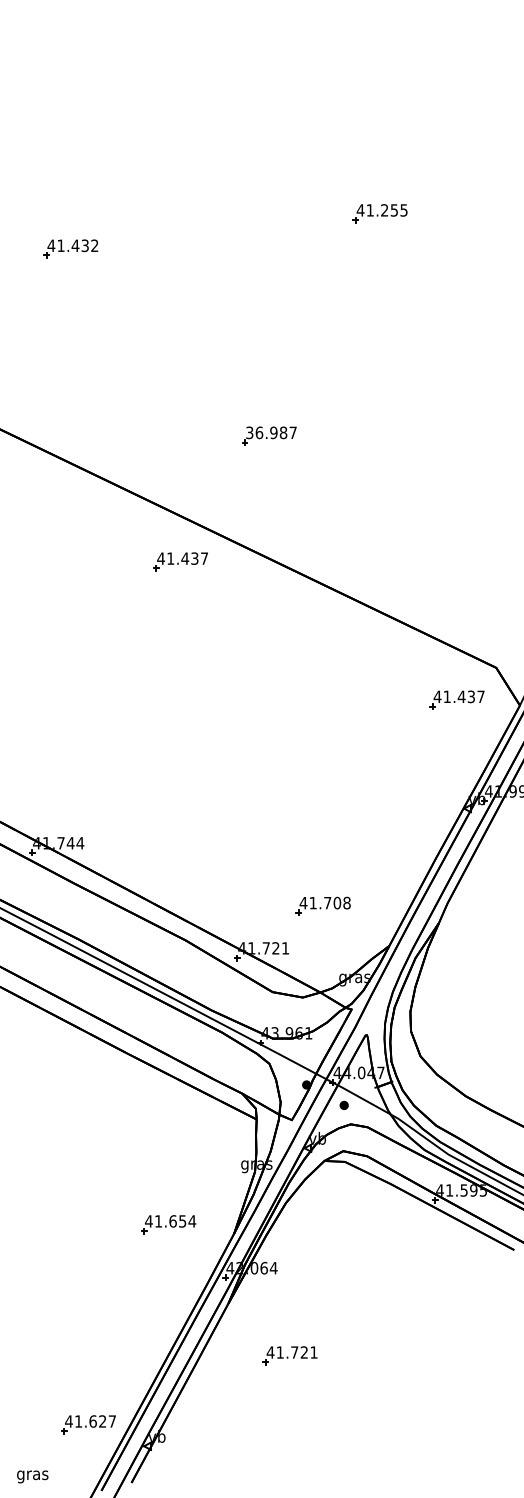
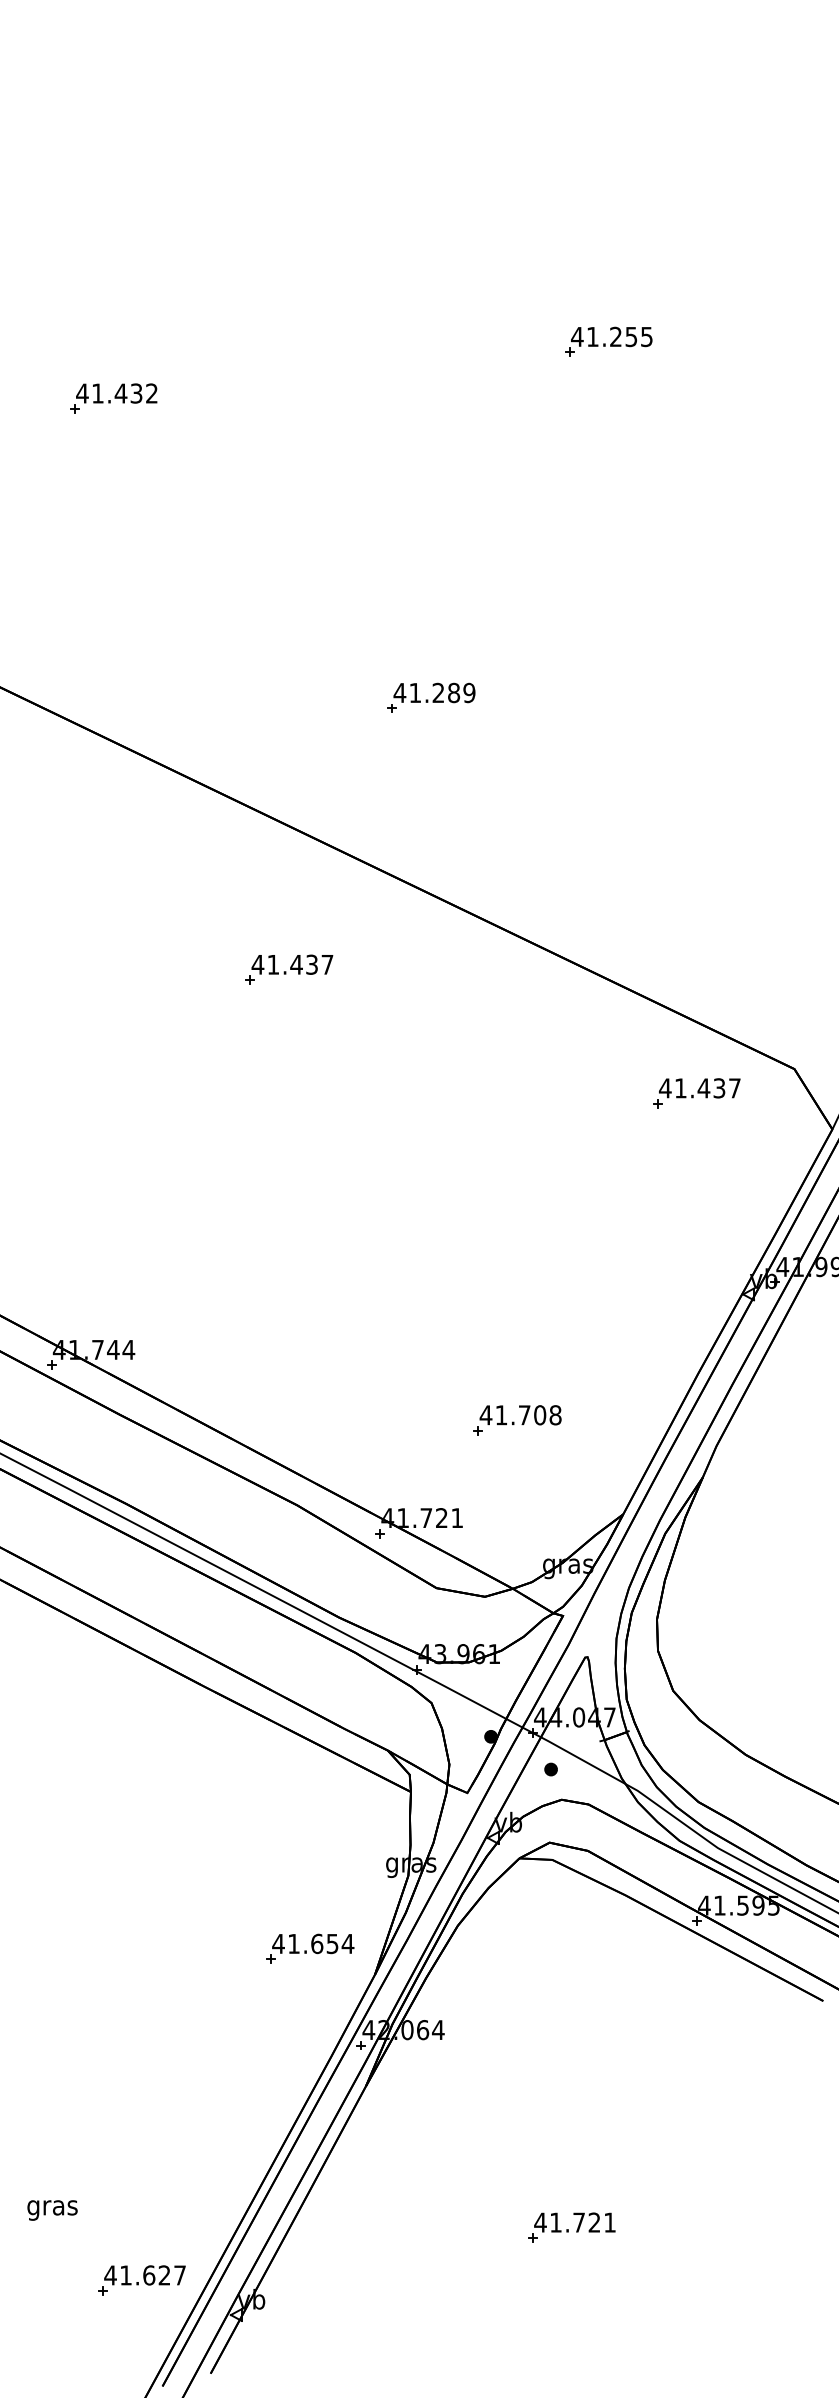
text: (270, 432) -> (433, 692), 36.987 -> 41.289
part: (180, 561) -> (289, 969), moved
part: (456, 699) -> (695, 1092), moved
part: (322, 905) -> (516, 1419), moved
part: (168, 1224) -> (309, 1948), moved
part: (289, 1355) -> (570, 2227), moved
text: (32, 1476) -> (52, 2209), moved

